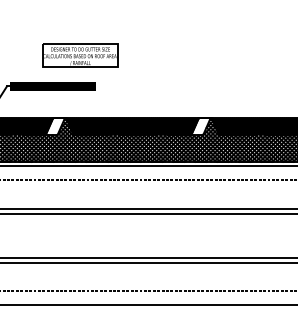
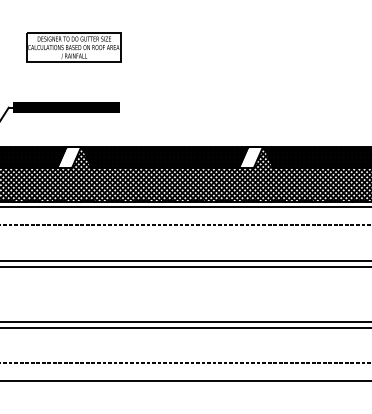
part: (80, 55) -> (74, 46), moved

